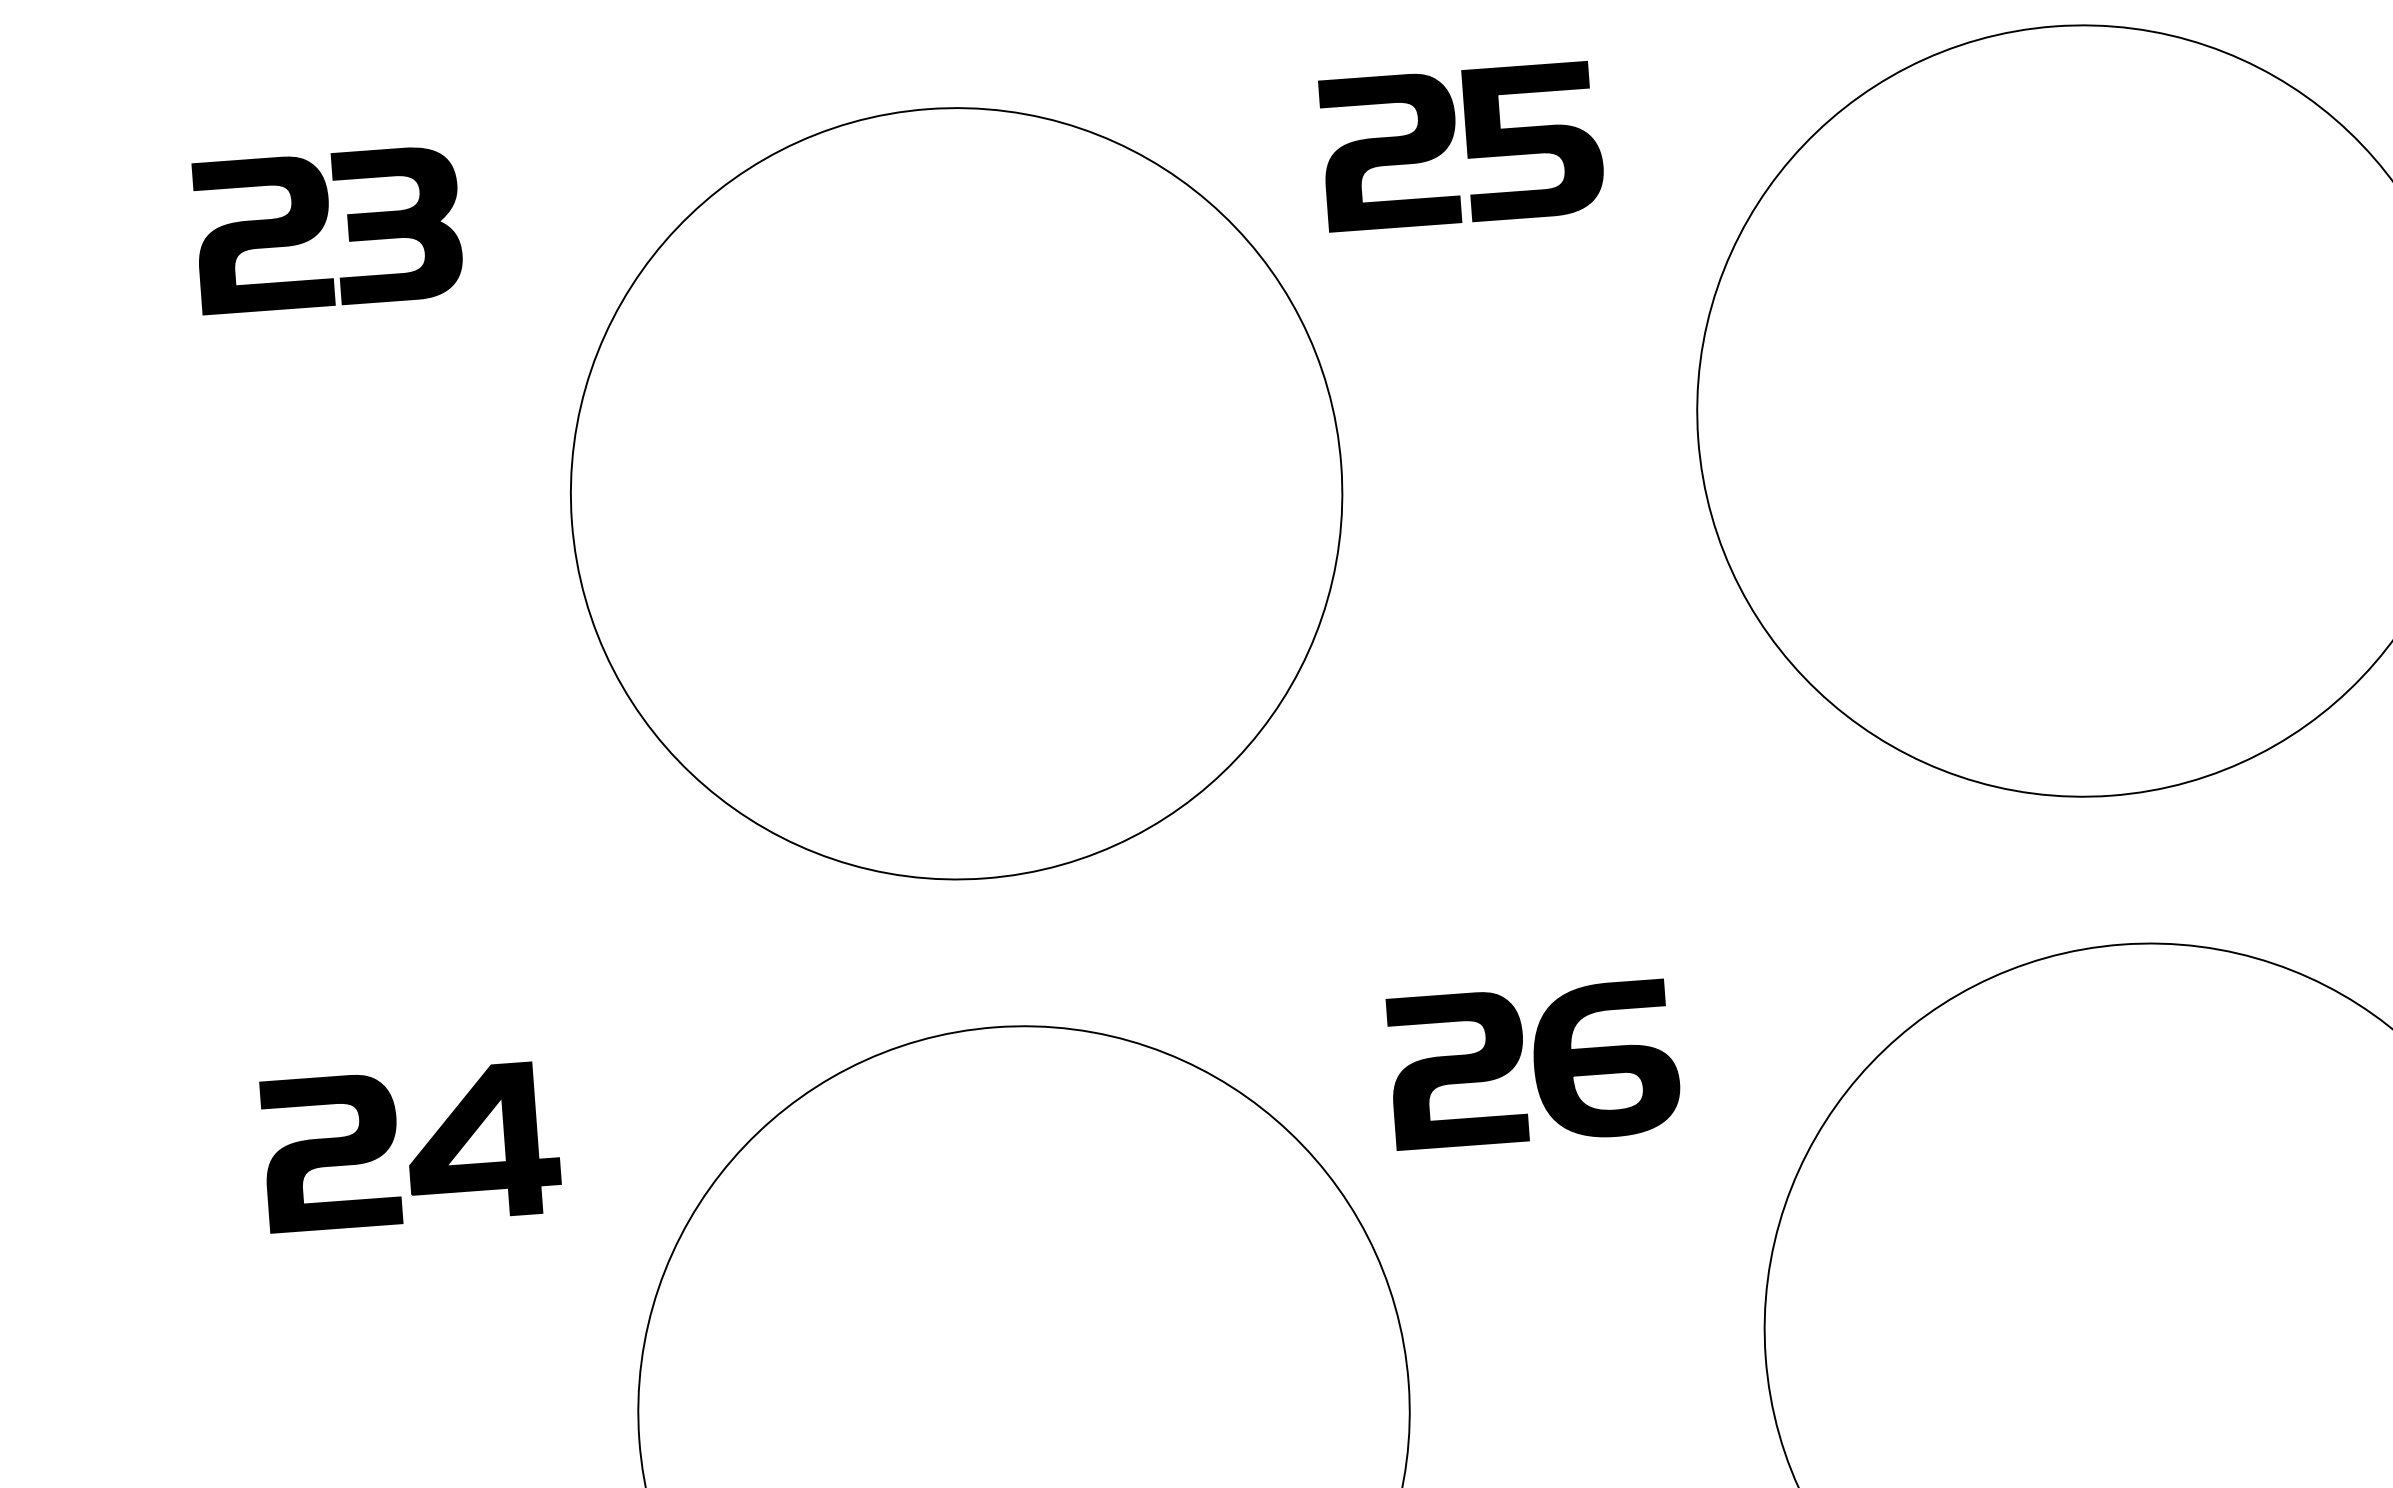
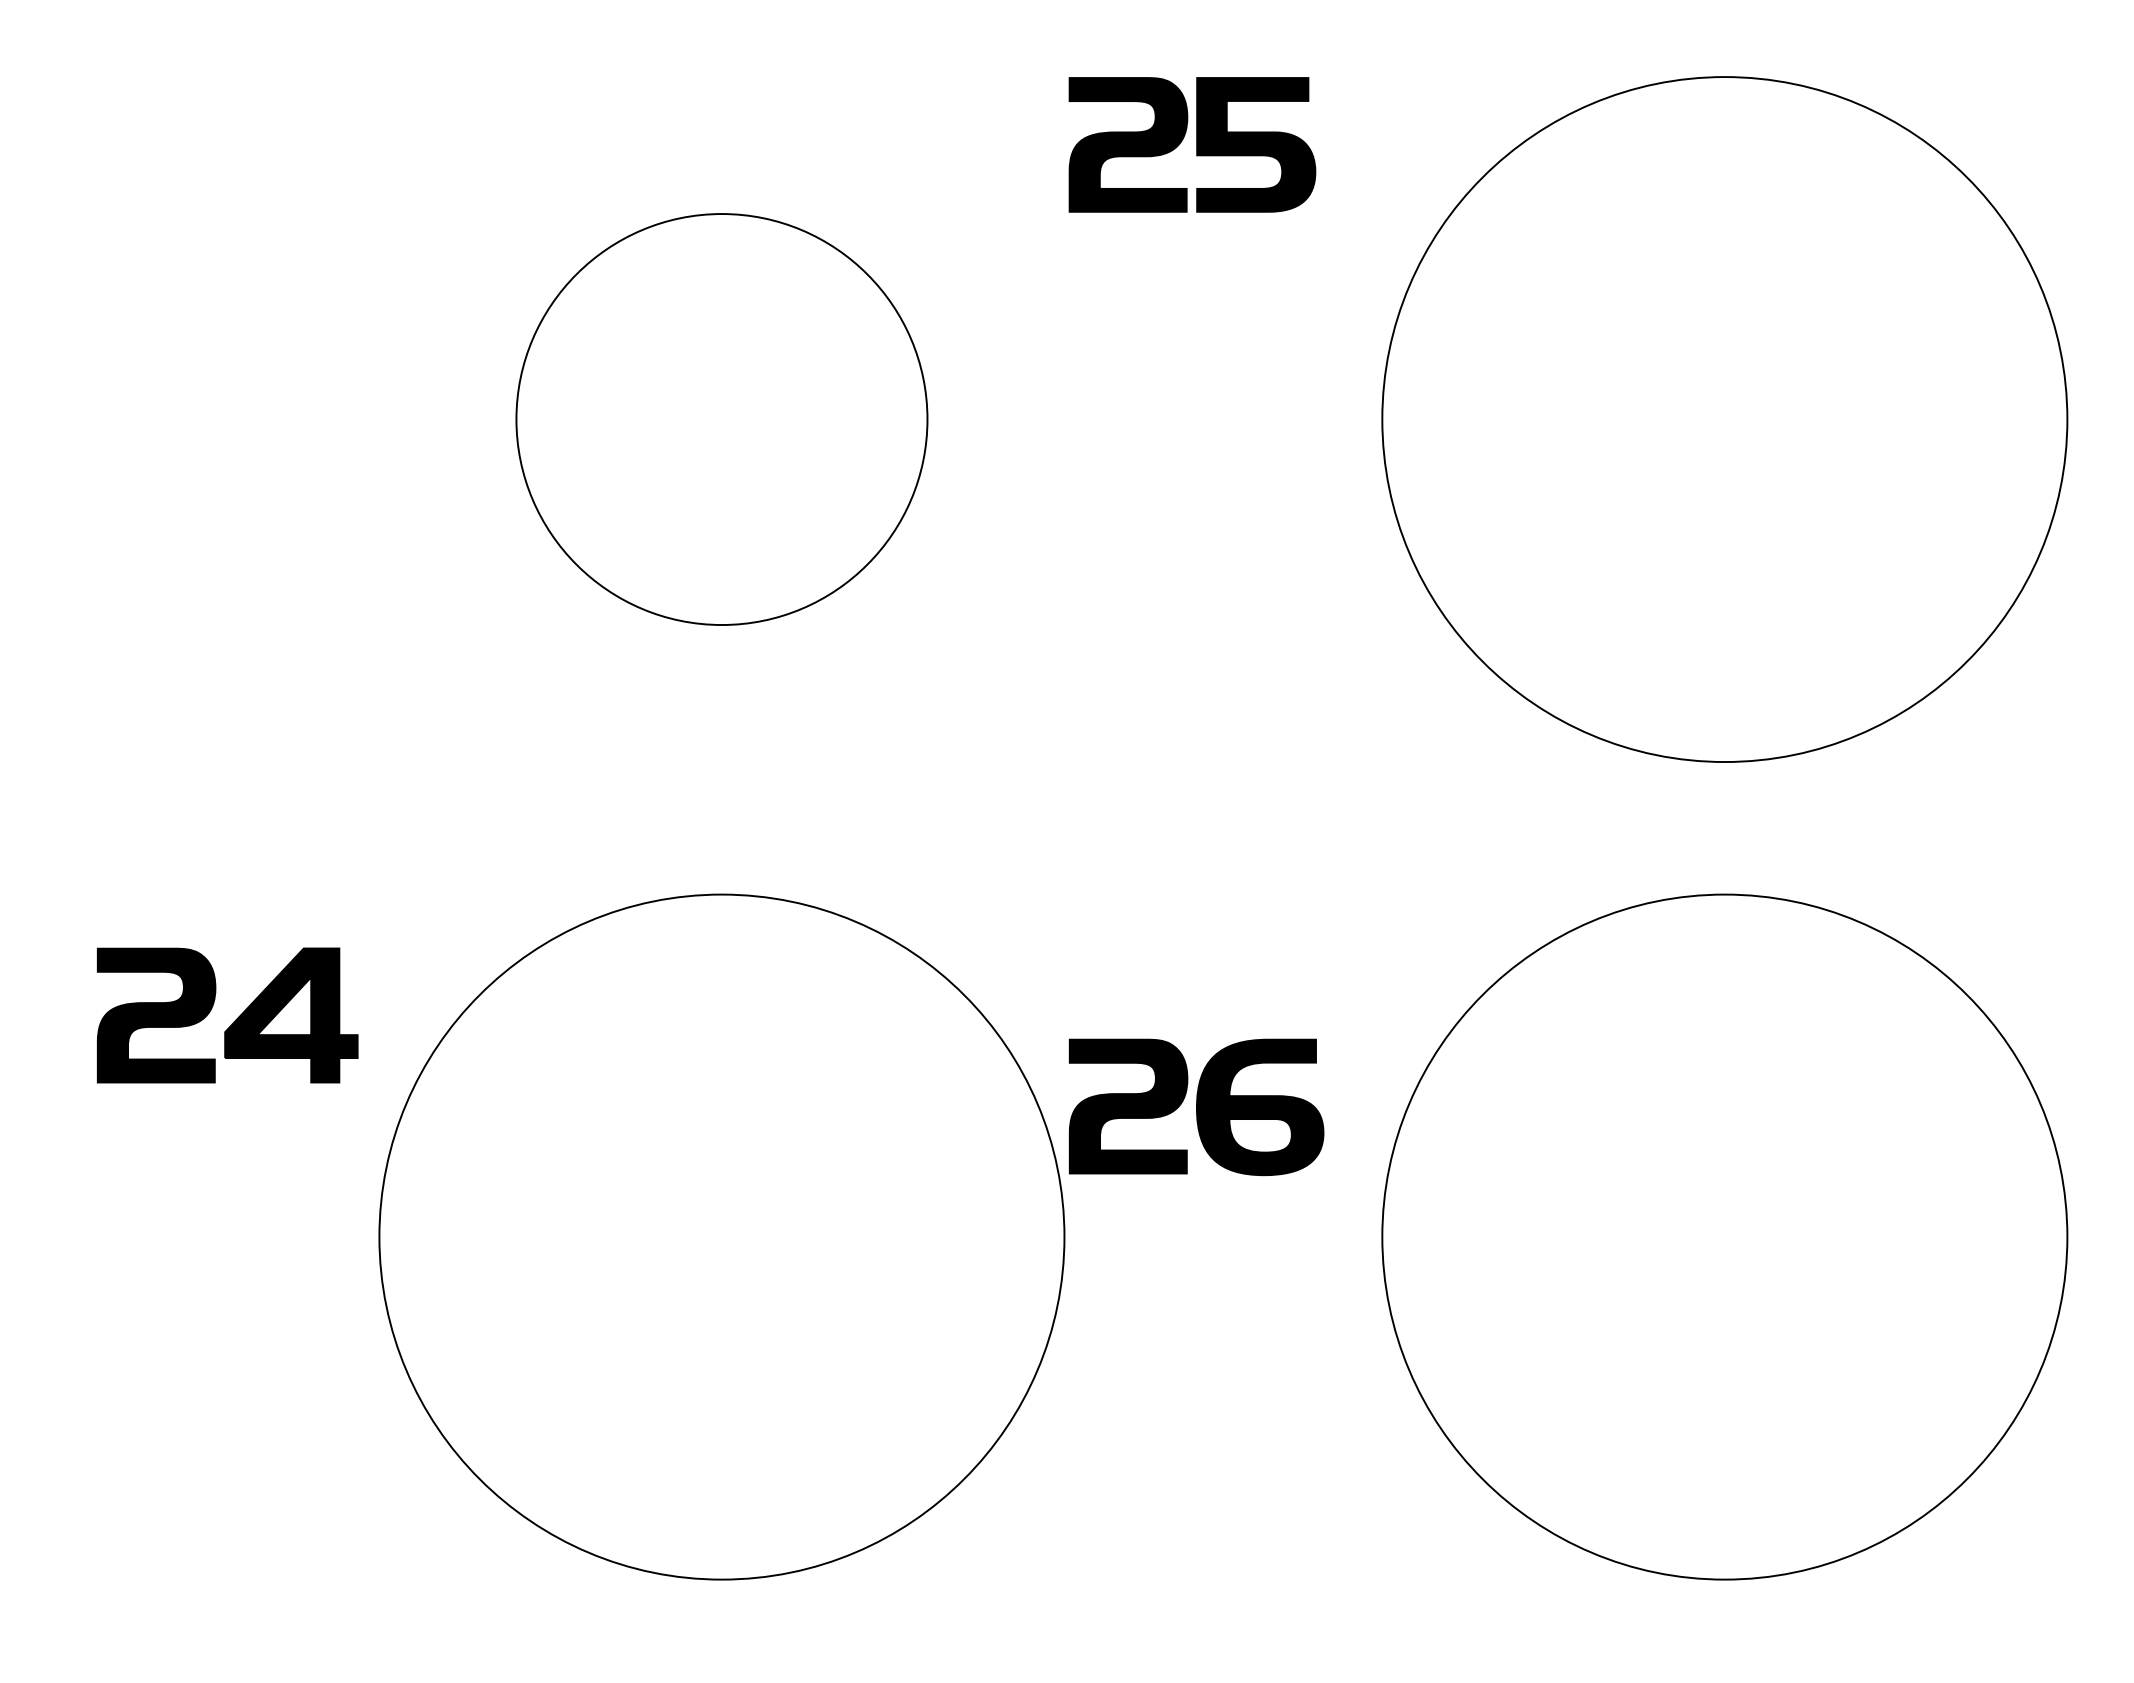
part: (328, 229) -> (182, 144), removed
part: (956, 493) -> (721, 419), size x0.6
part: (1534, 1065) -> (1196, 1107), moved
part: (418, 1153) -> (233, 1021), moved

